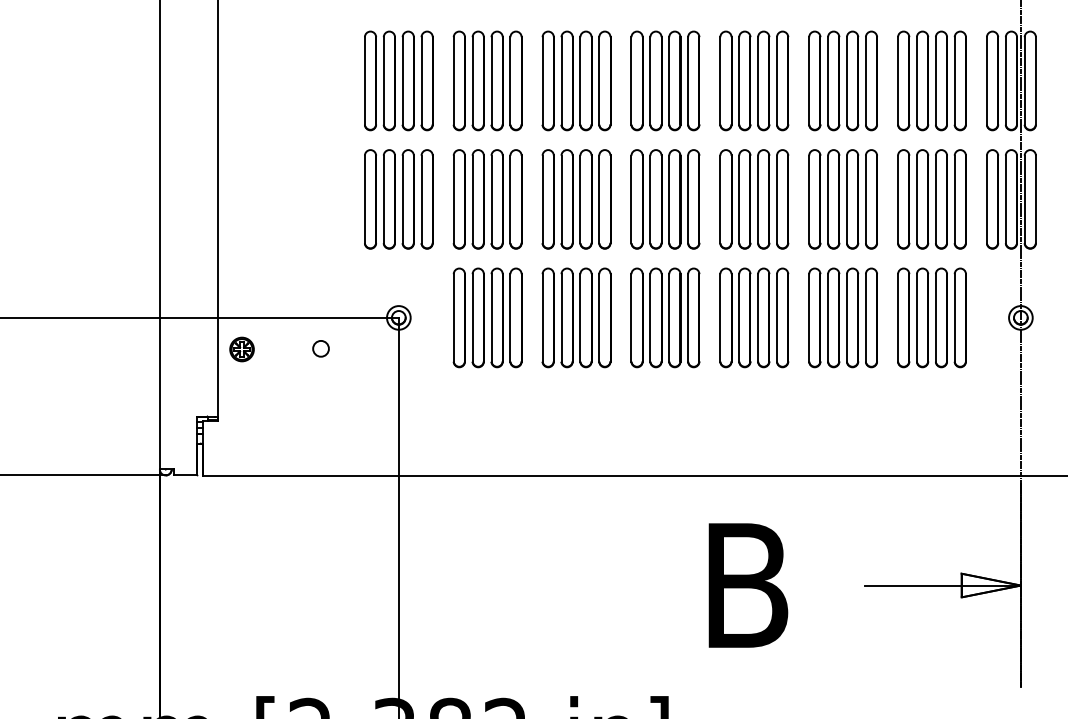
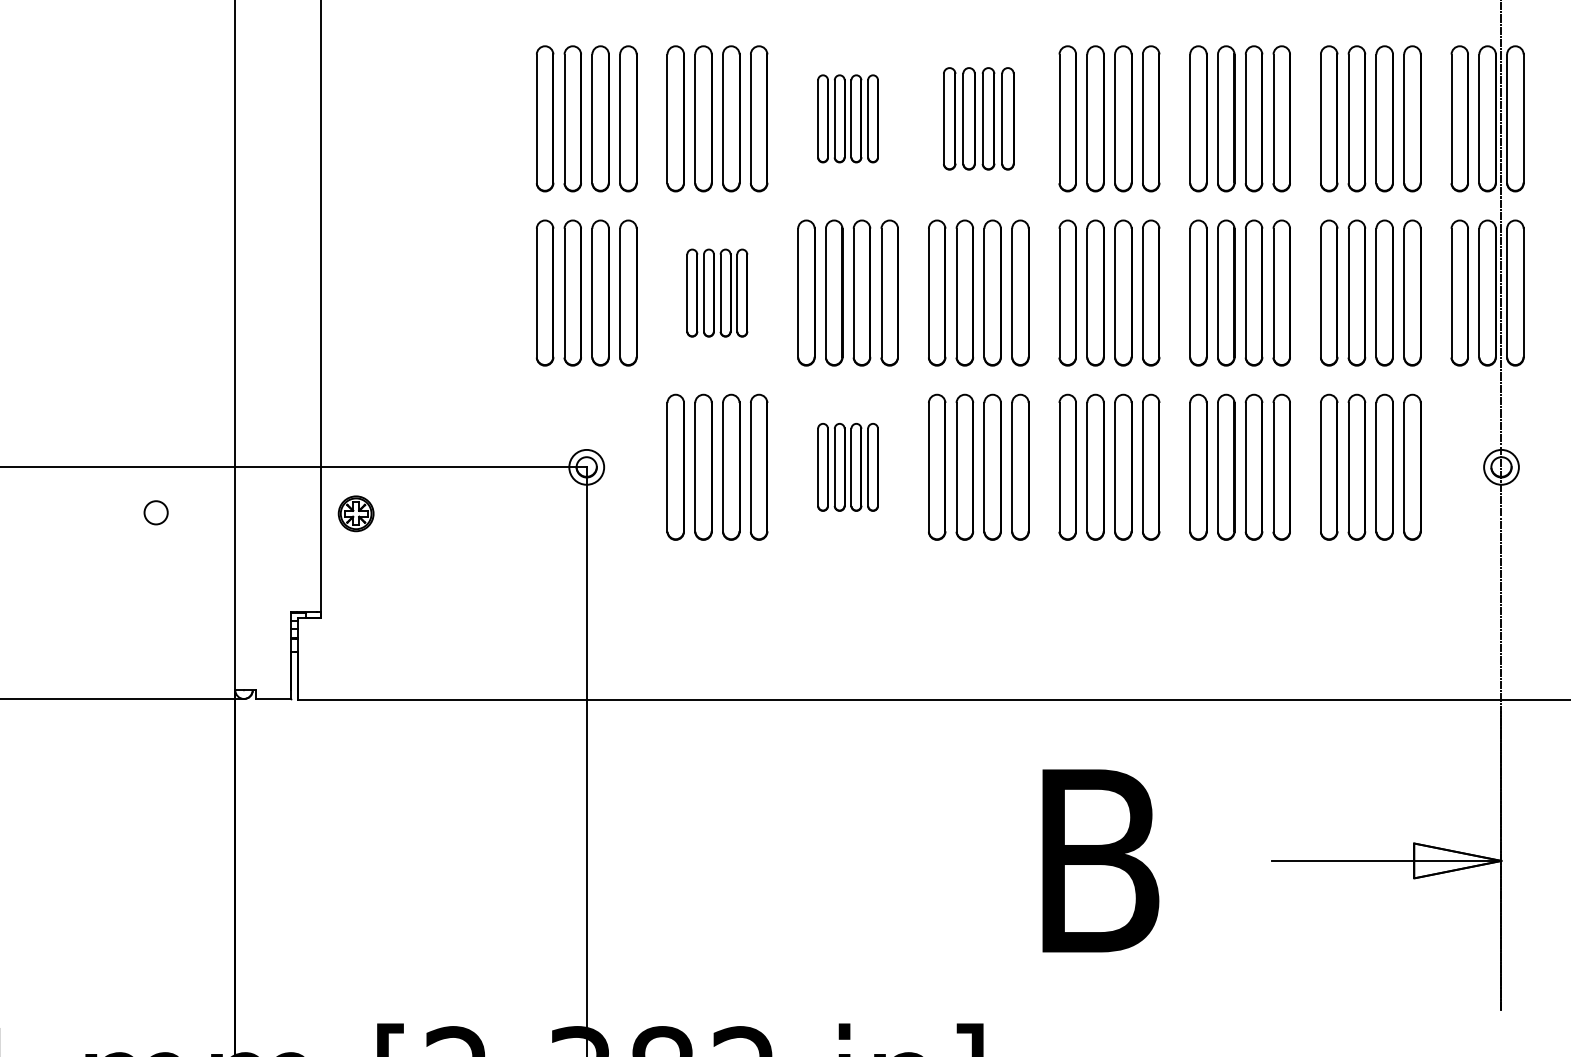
part: (576, 80) -> (848, 118), size x0.6
part: (665, 80) -> (978, 118), size x0.7
part: (487, 199) -> (717, 293), size x0.6
part: (576, 317) -> (848, 466), size x0.6
circle: (320, 348) -> (155, 512), moved

